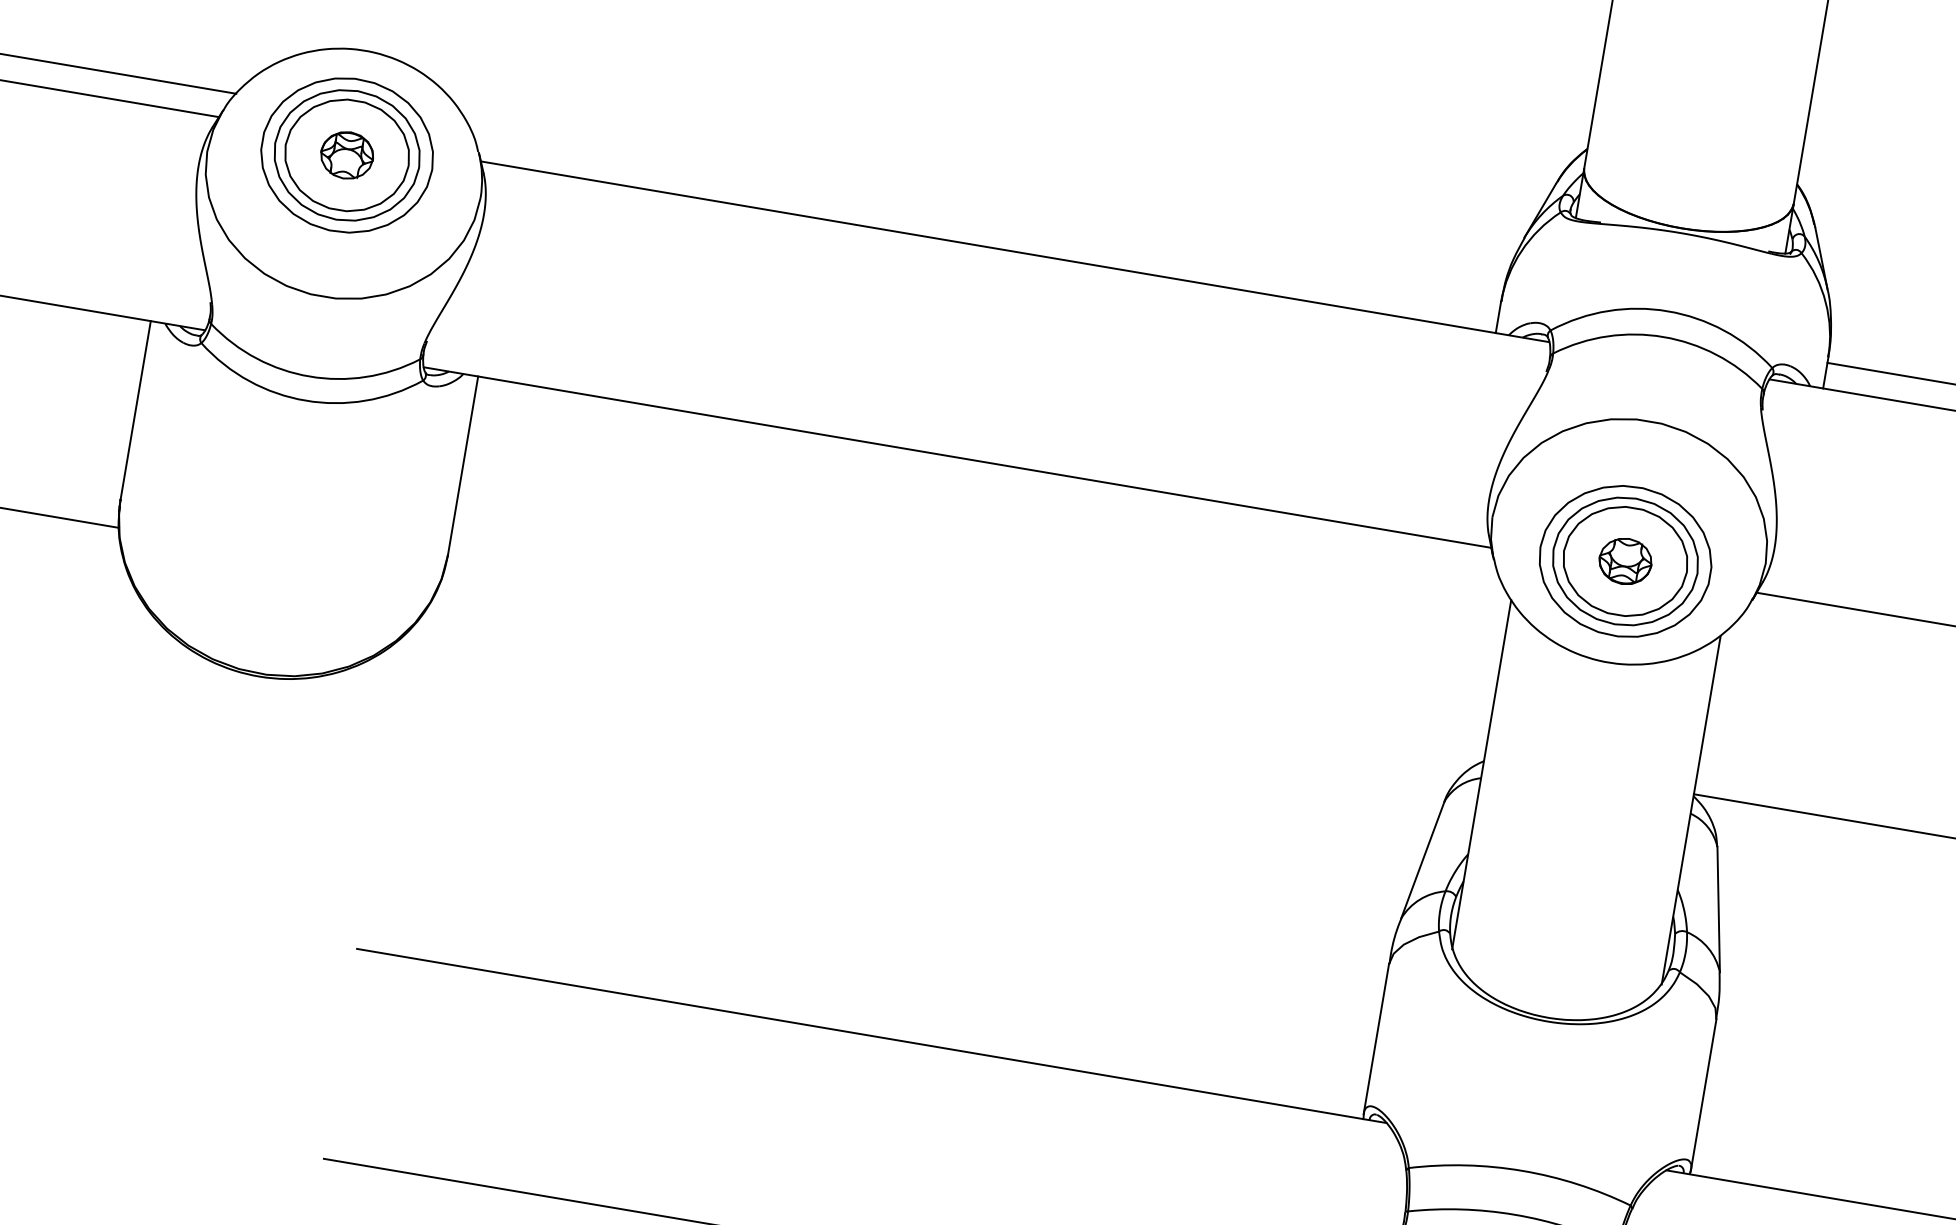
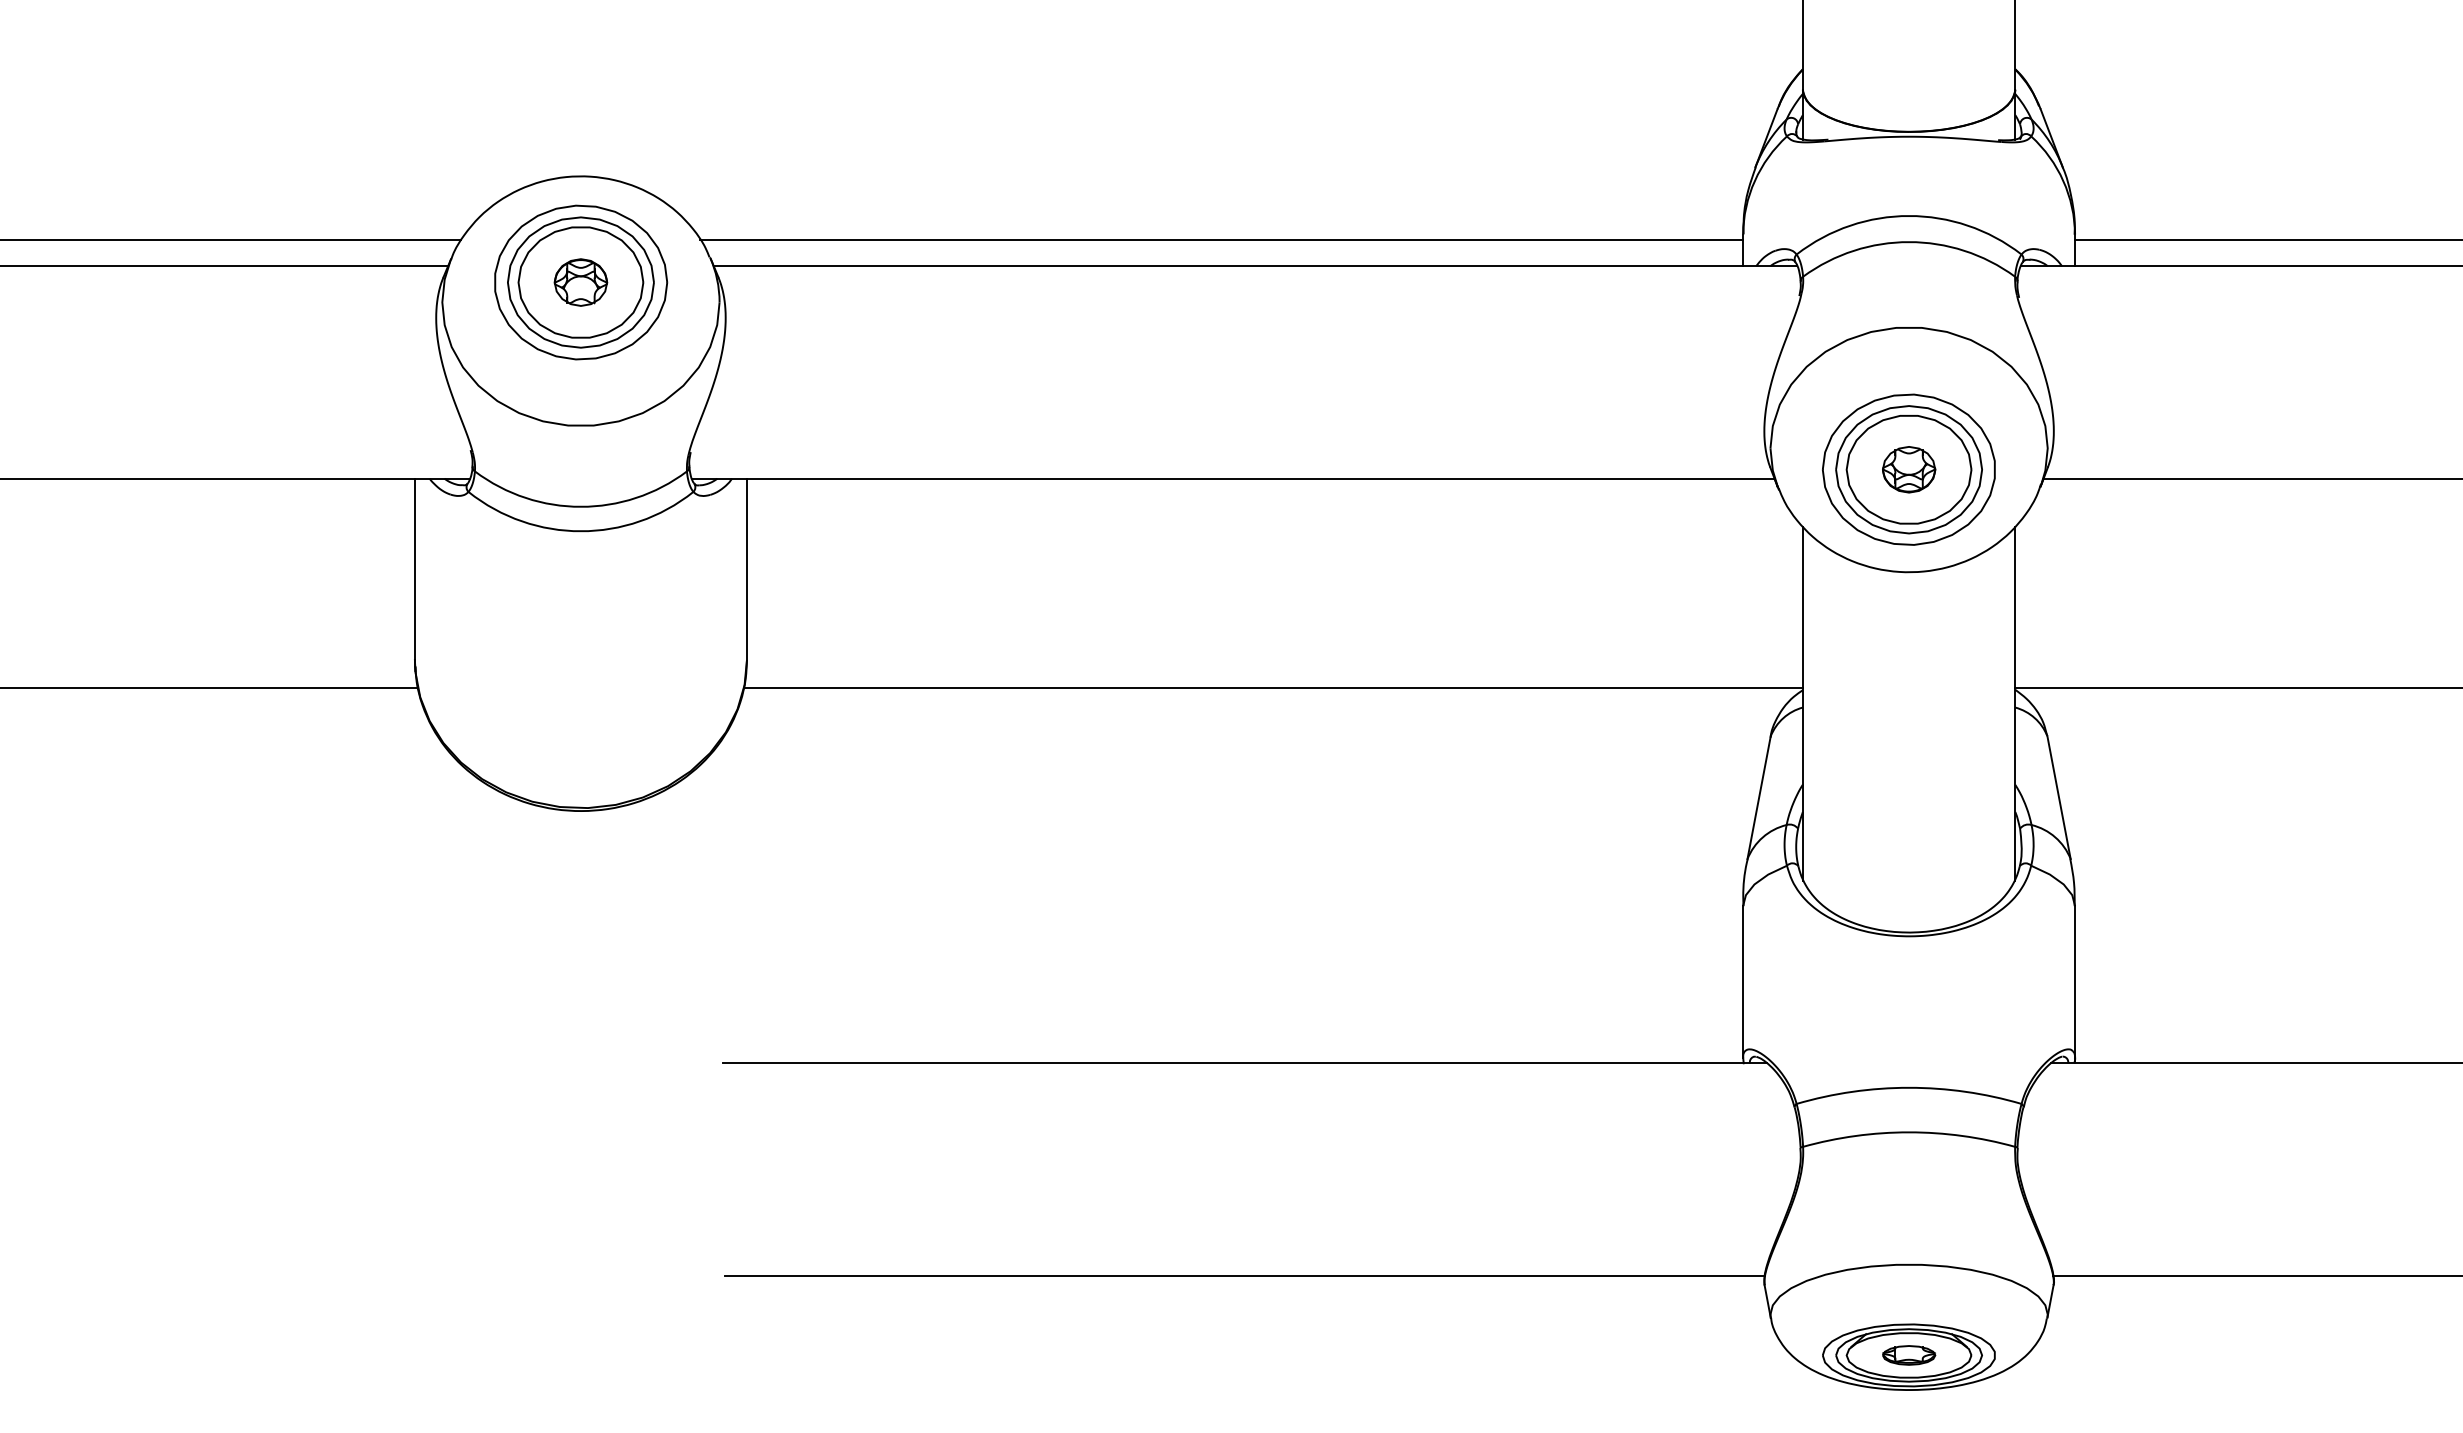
line: (985, 220) -> (1221, 240), added
line: (961, 670) -> (1272, 687), added

